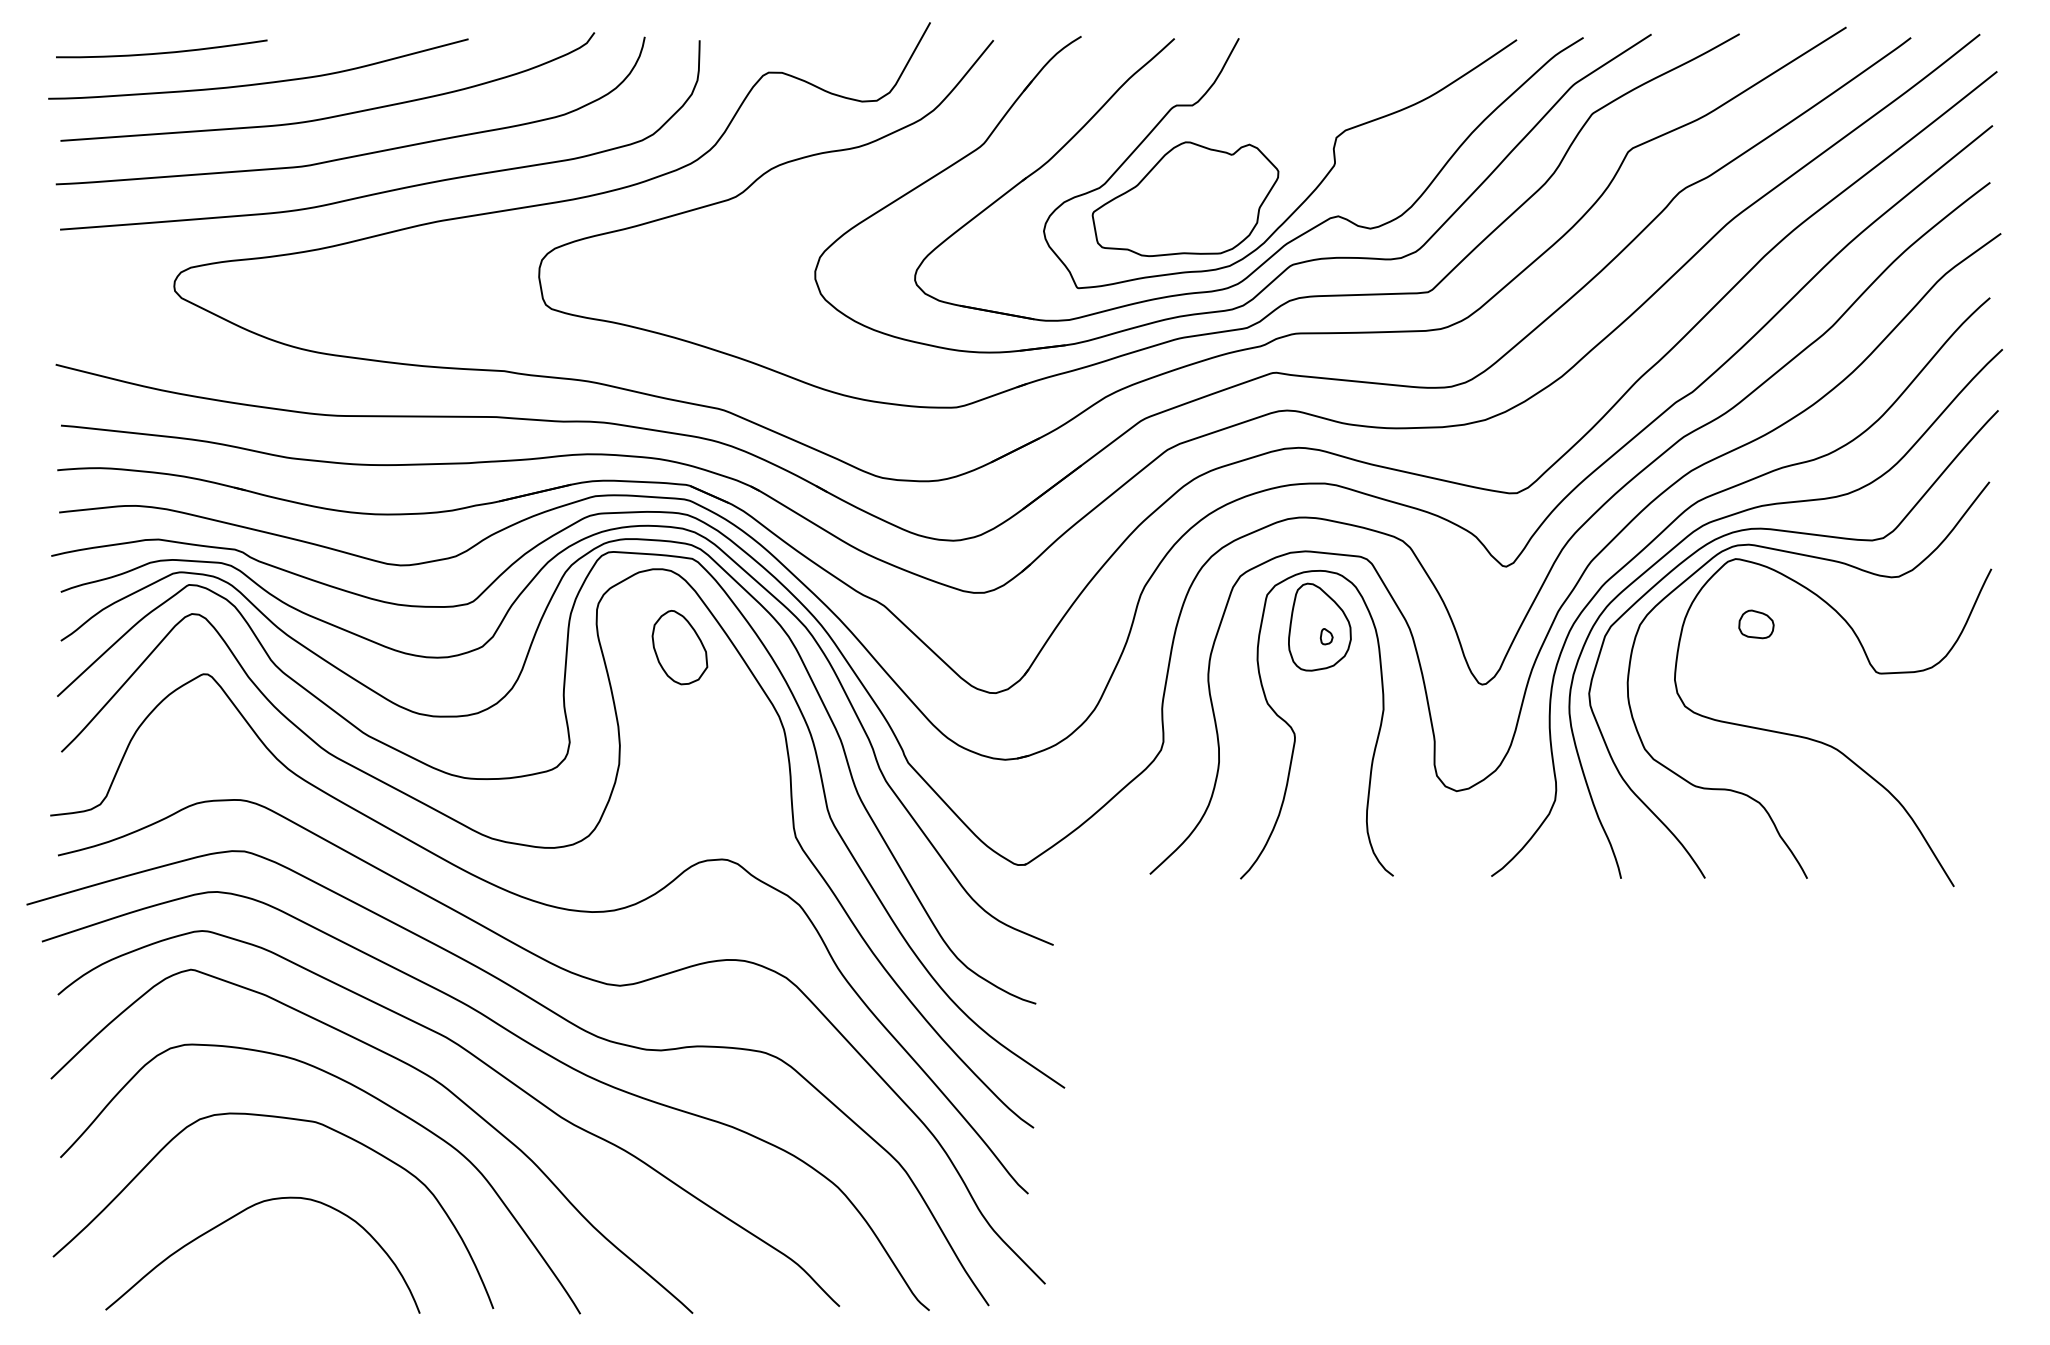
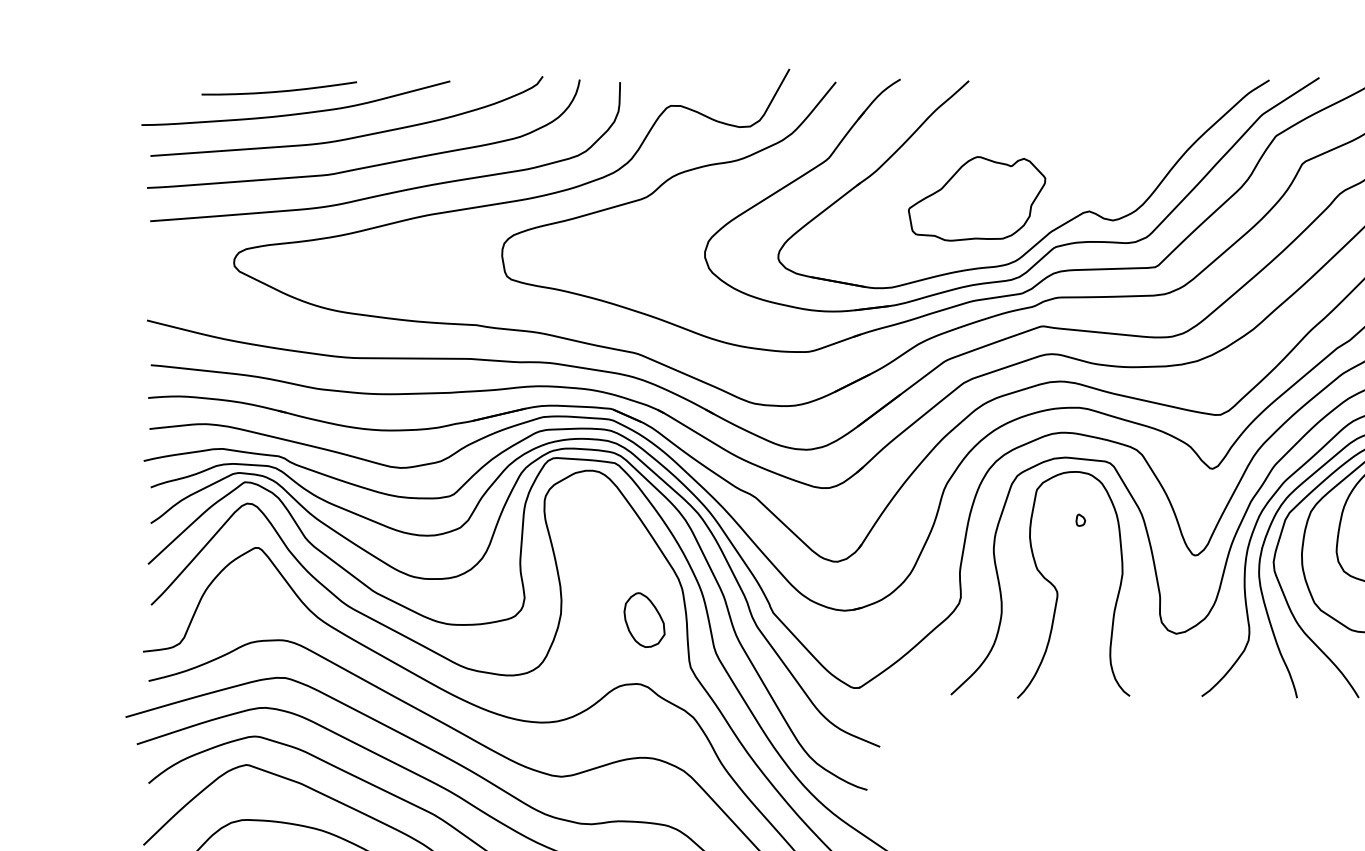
curve: (161, 52) -> (279, 91), moved
curve: (1310, 193) -> (1068, 194), removed
part: (1319, 626) -> (1075, 512), removed
part: (679, 647) -> (644, 620), moved

